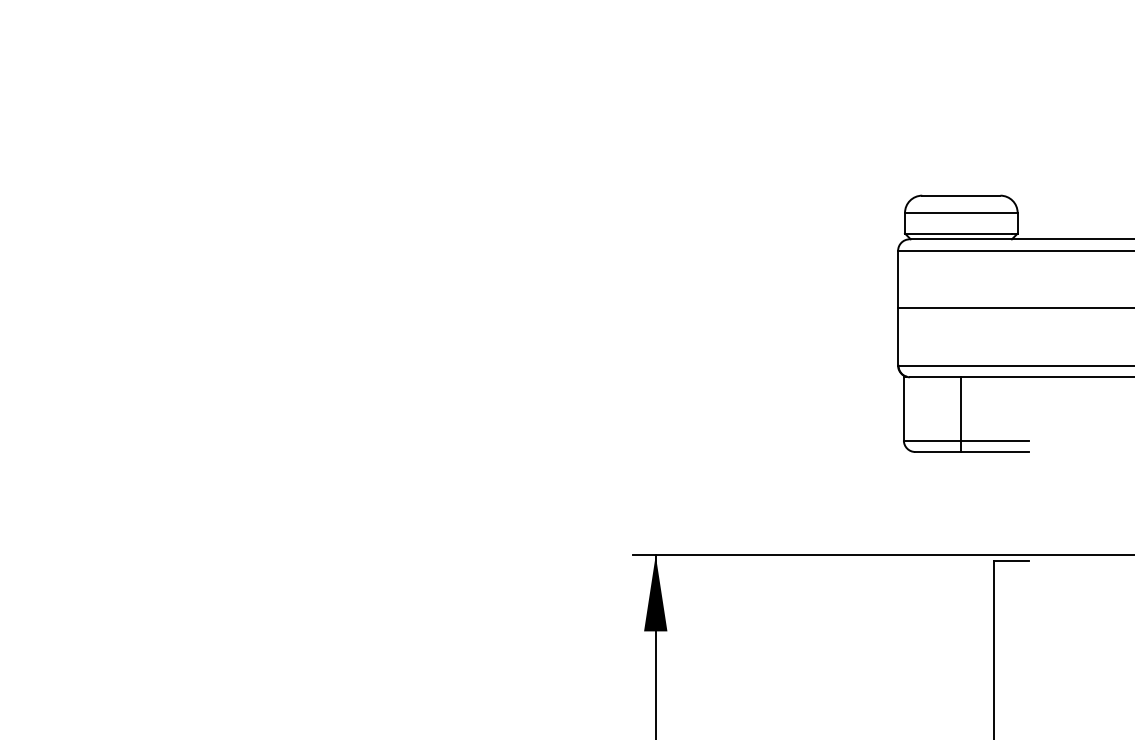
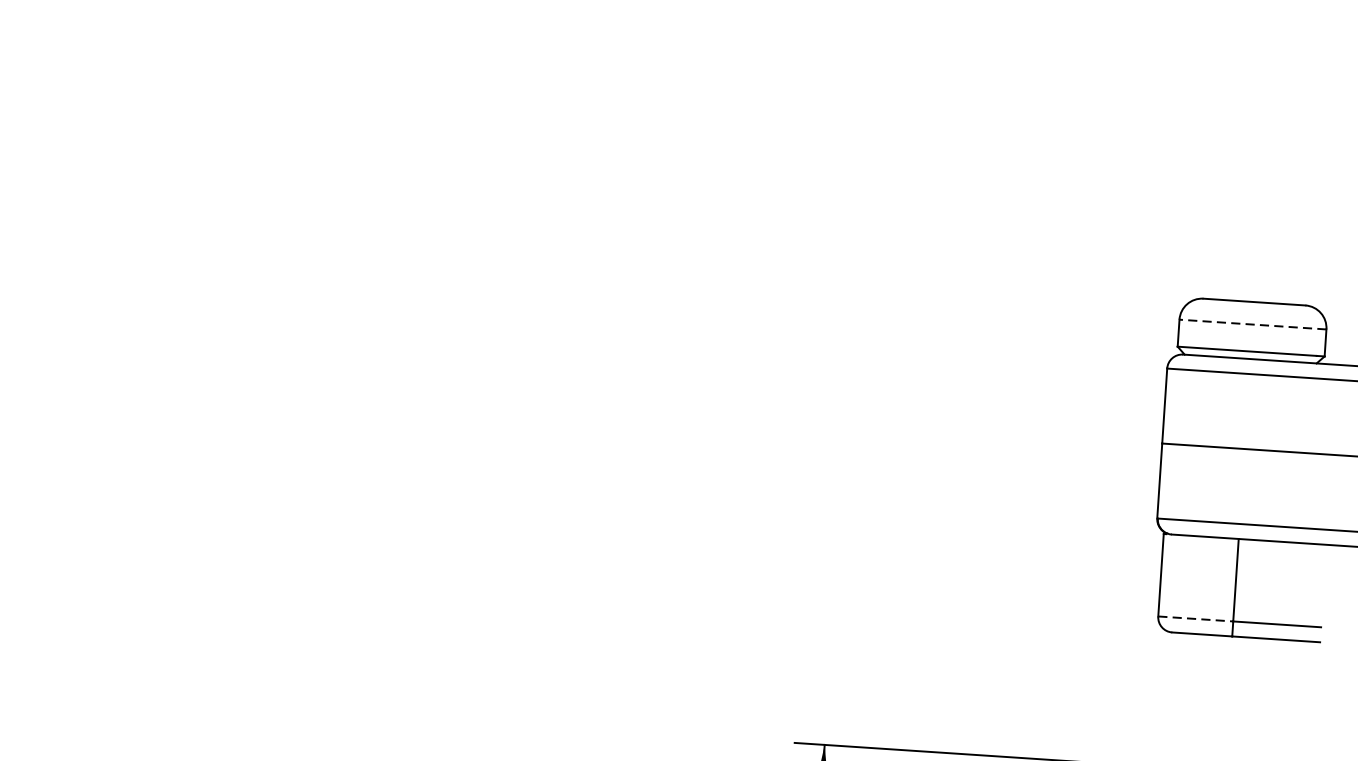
line: (960, 212) -> (1251, 323), solid -> dashed
line: (932, 440) -> (1195, 618), solid -> dashed

